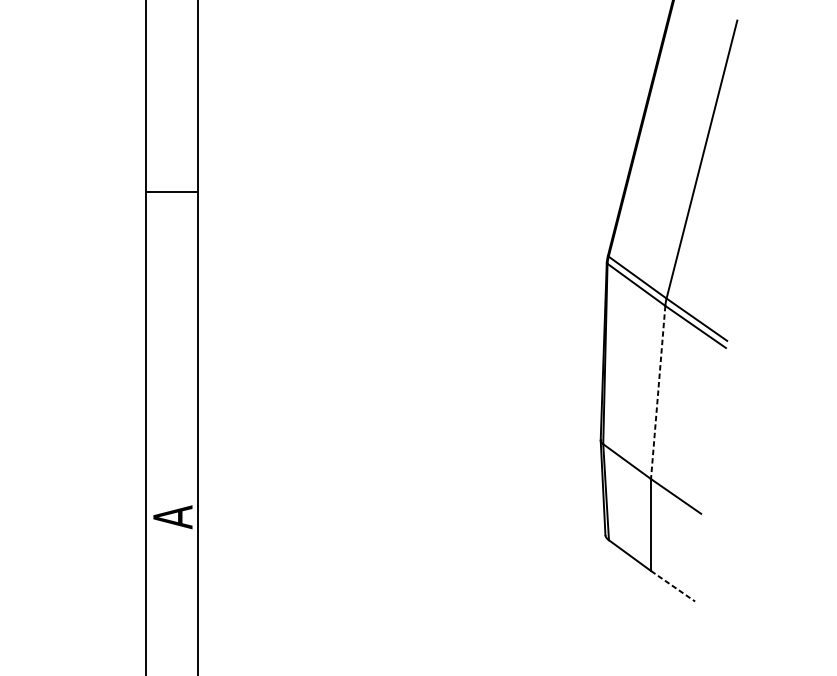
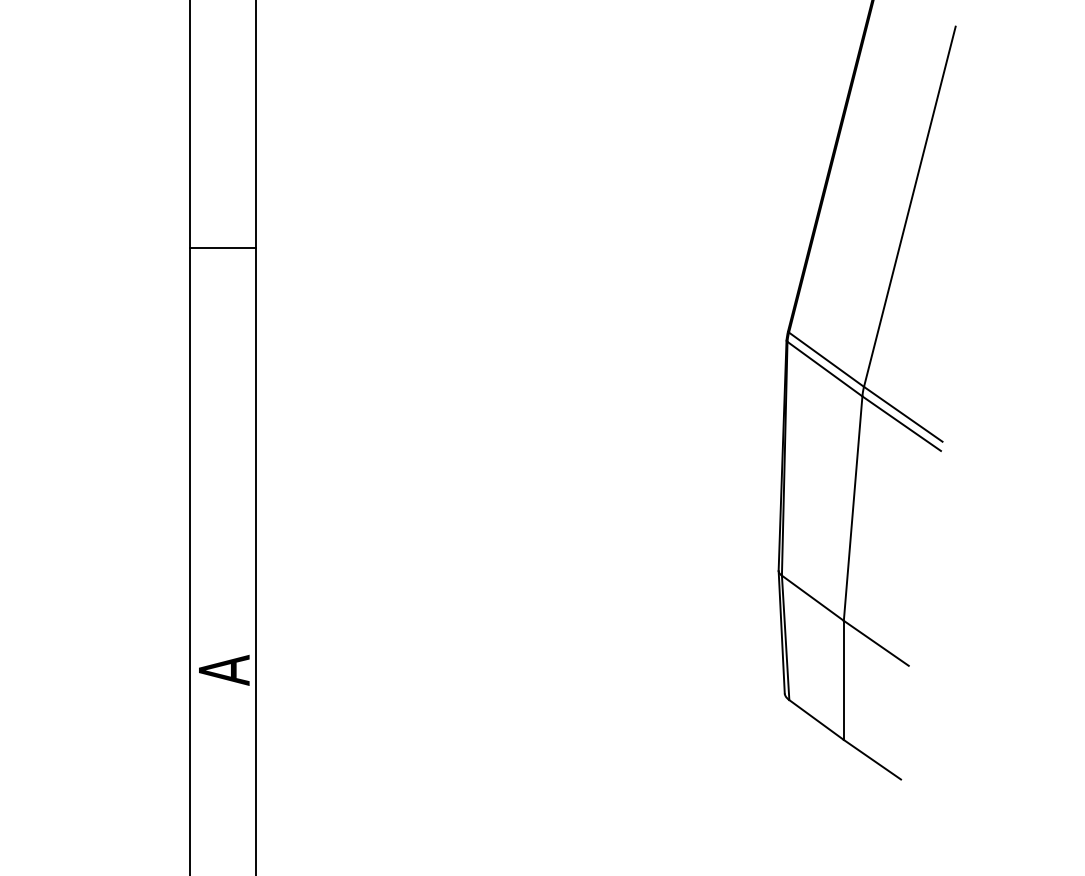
line: (658, 392) -> (853, 508), dashed -> solid
line: (673, 586) -> (872, 759), dashed -> solid

